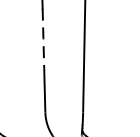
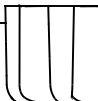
line: (44, 39) -> (49, 41), dashed -> solid

